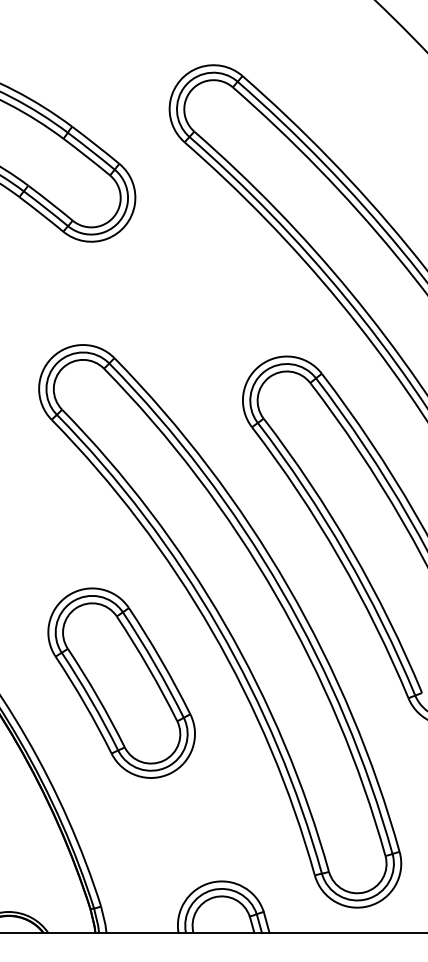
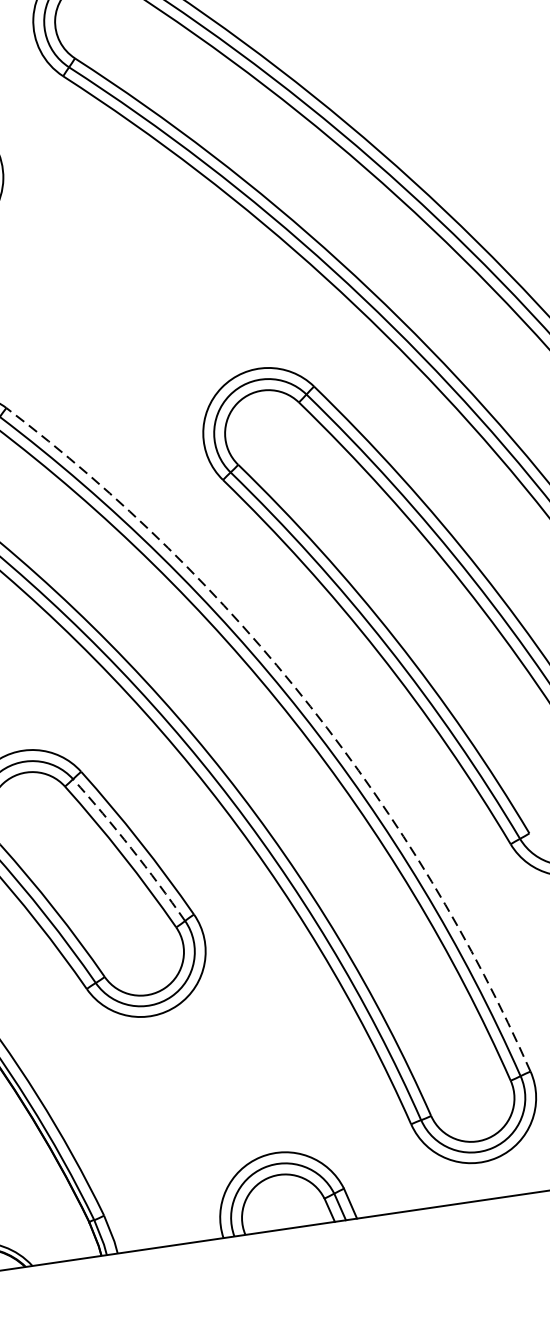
arc: (288, 587) -> (310, 707), solid -> dashed
arc: (154, 664) -> (130, 849), solid -> dashed

